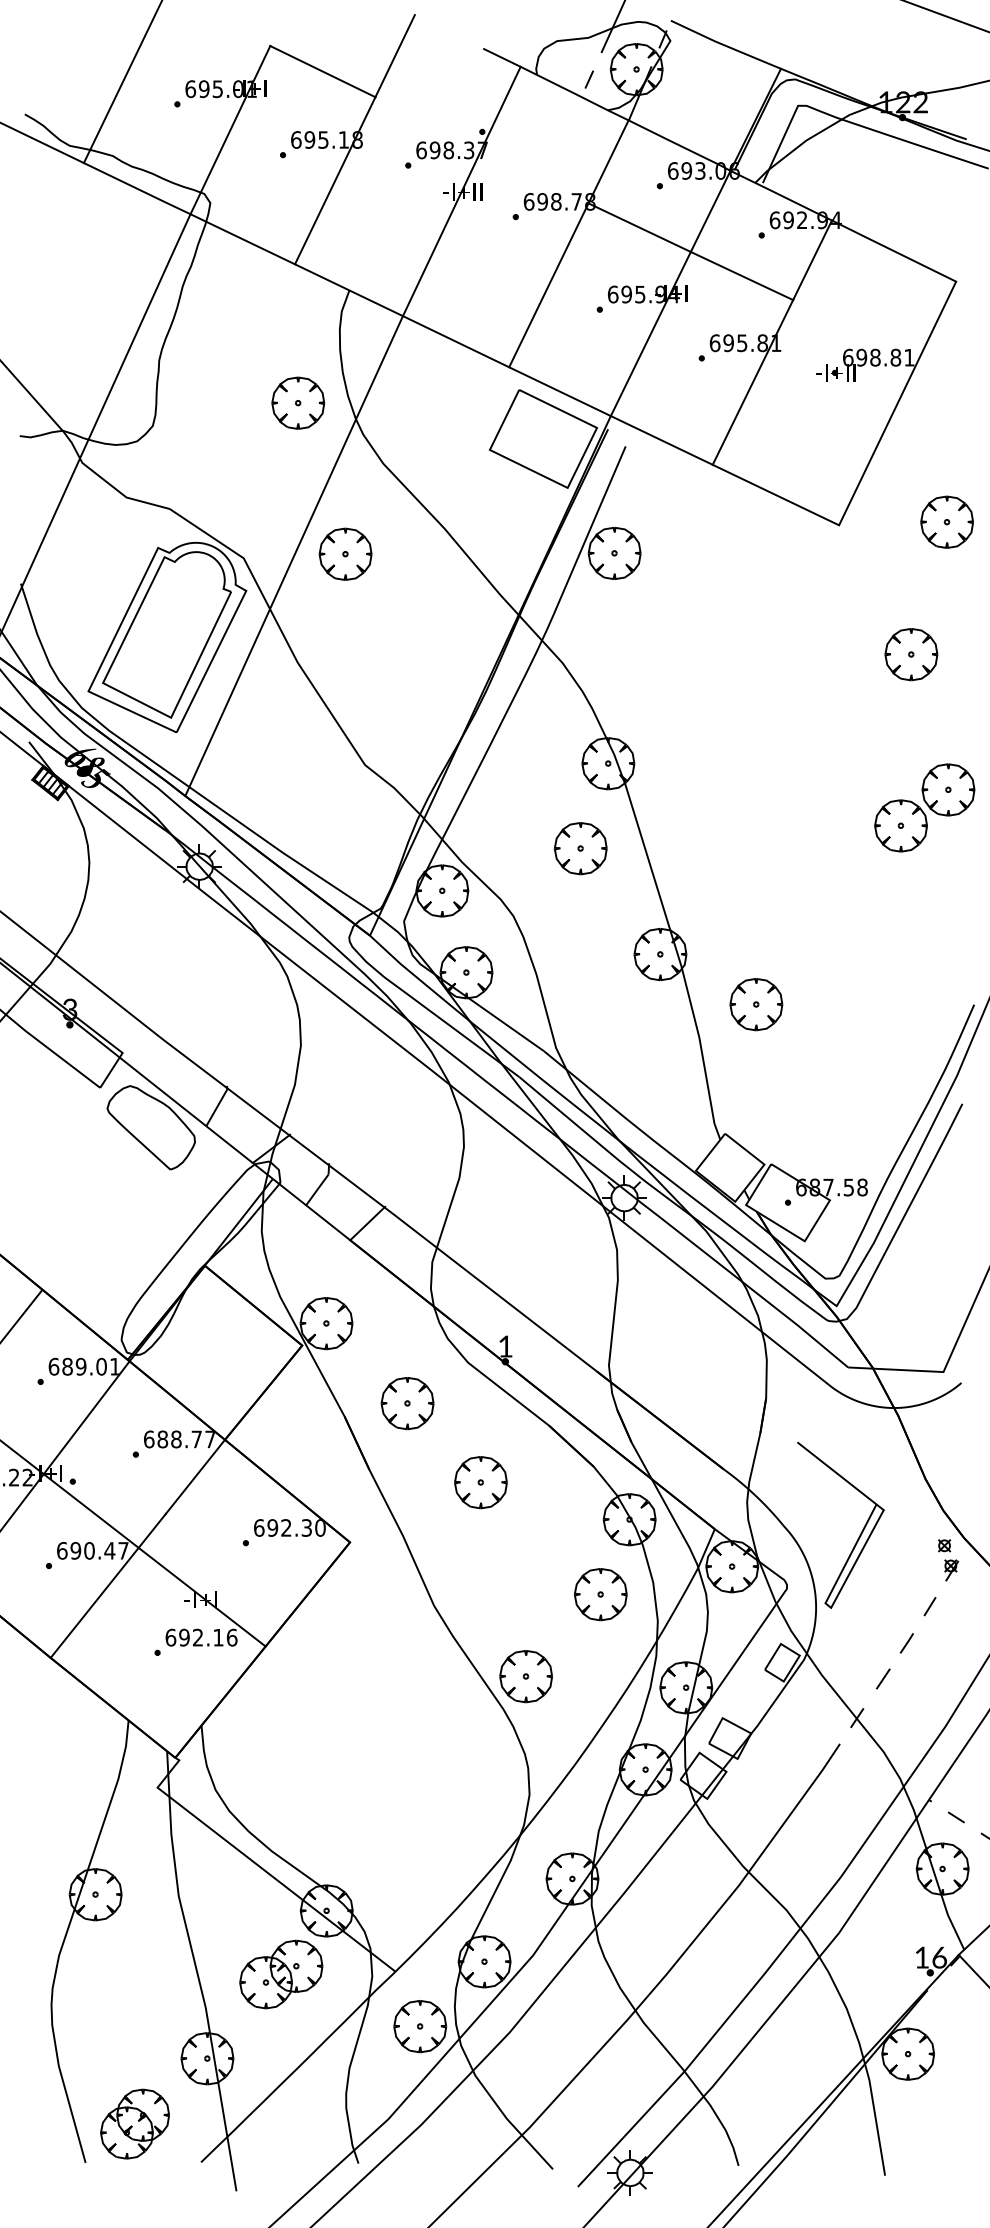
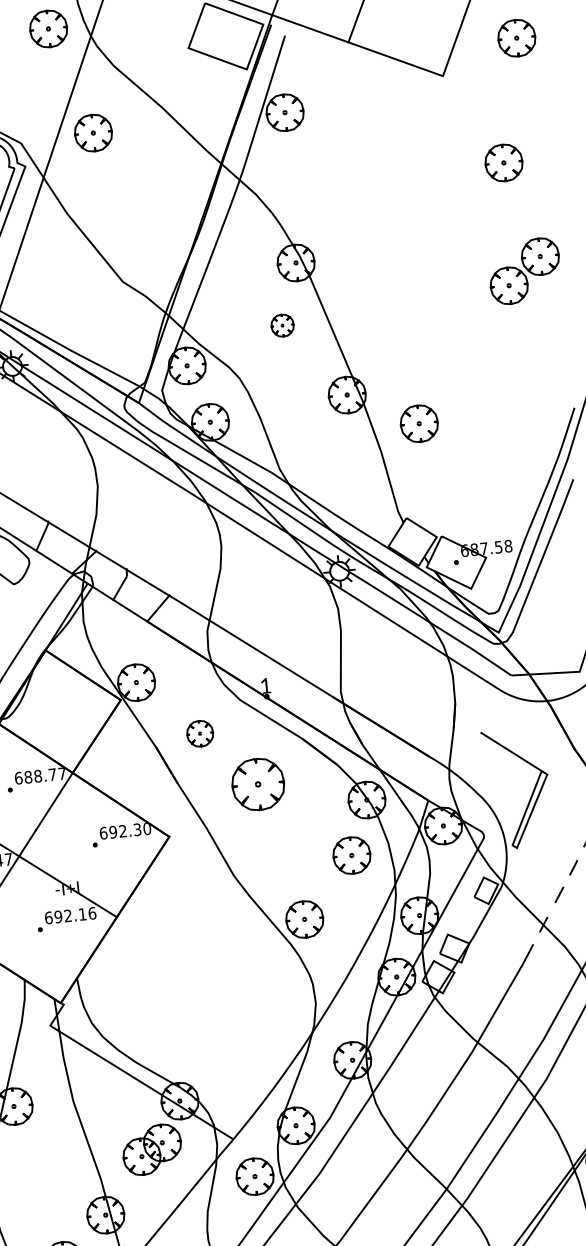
part: (946, 521) -> (516, 37), moved
part: (580, 848) -> (282, 325), size x0.6
part: (407, 1403) -> (200, 733), size x0.7
part: (480, 1482) -> (257, 784), size x1.4

